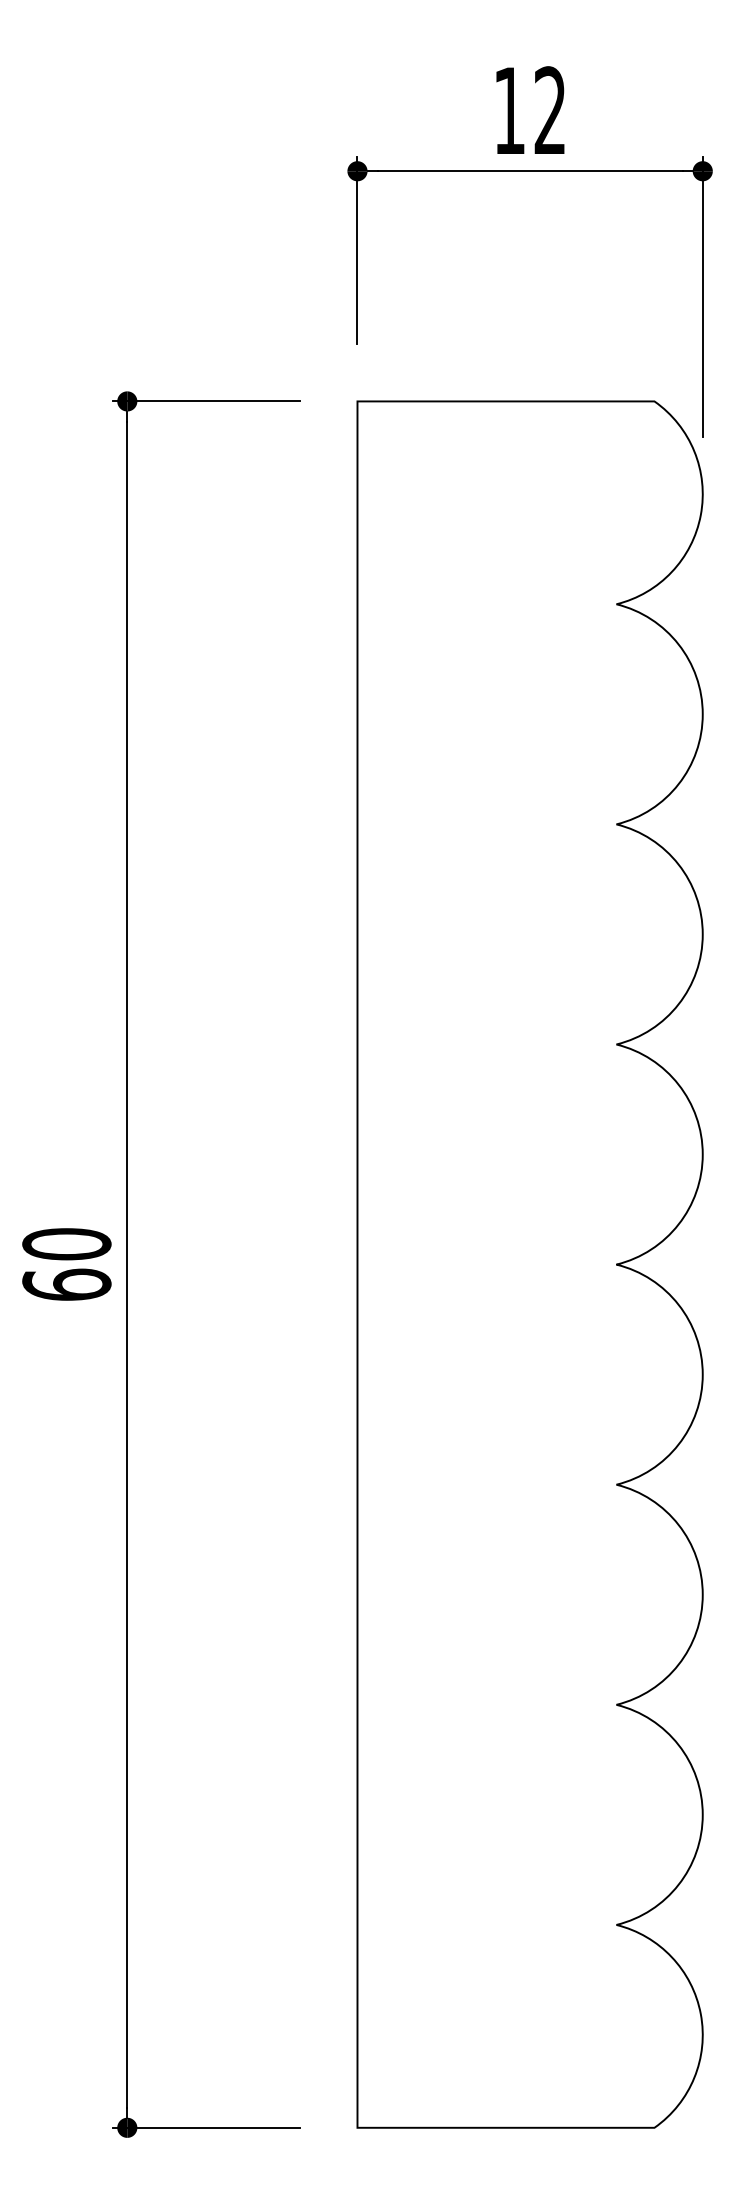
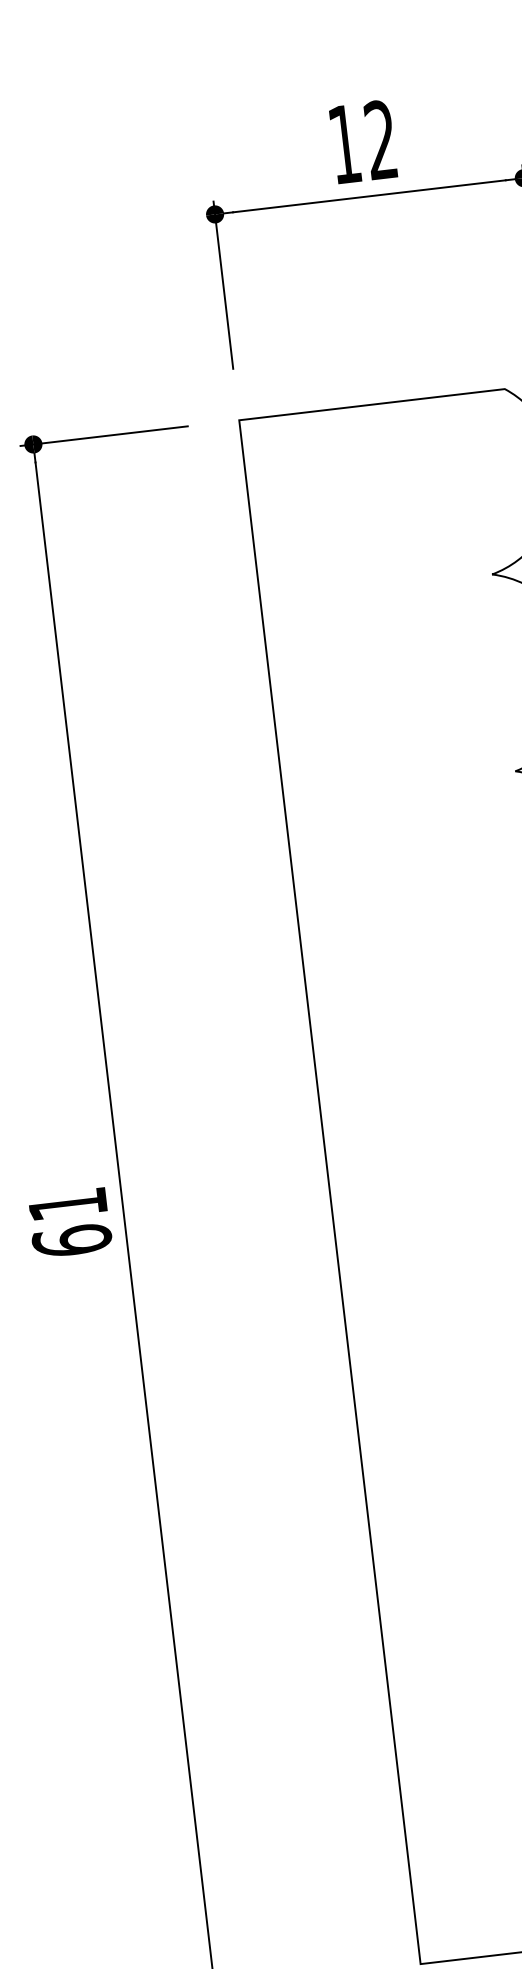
text: (66, 1244) -> (67, 1204), 60 -> 61

